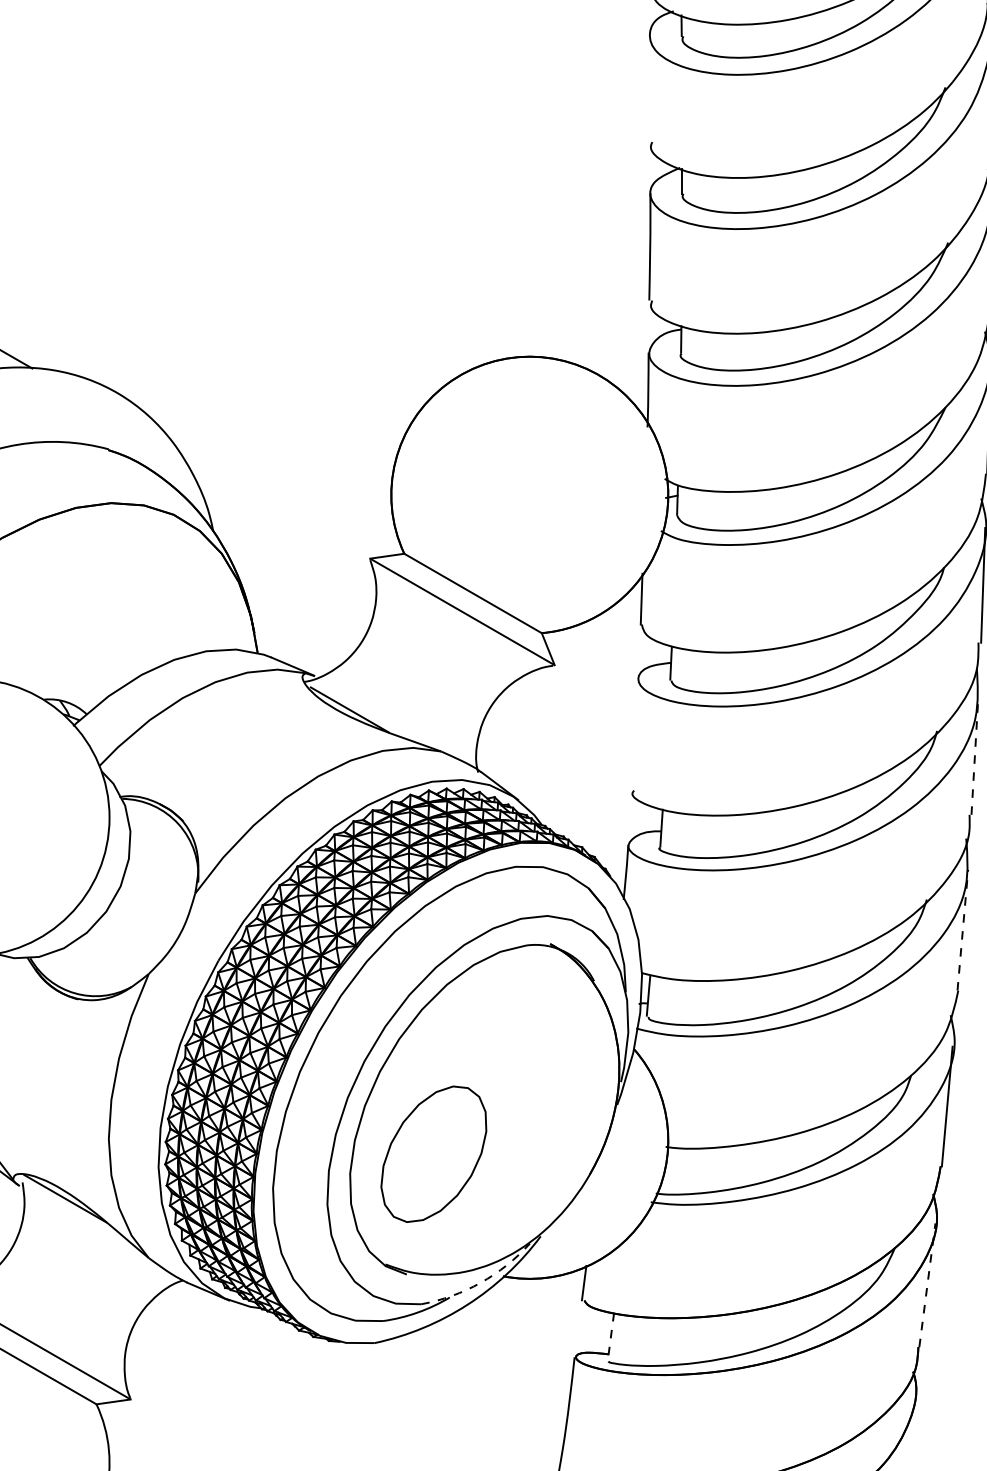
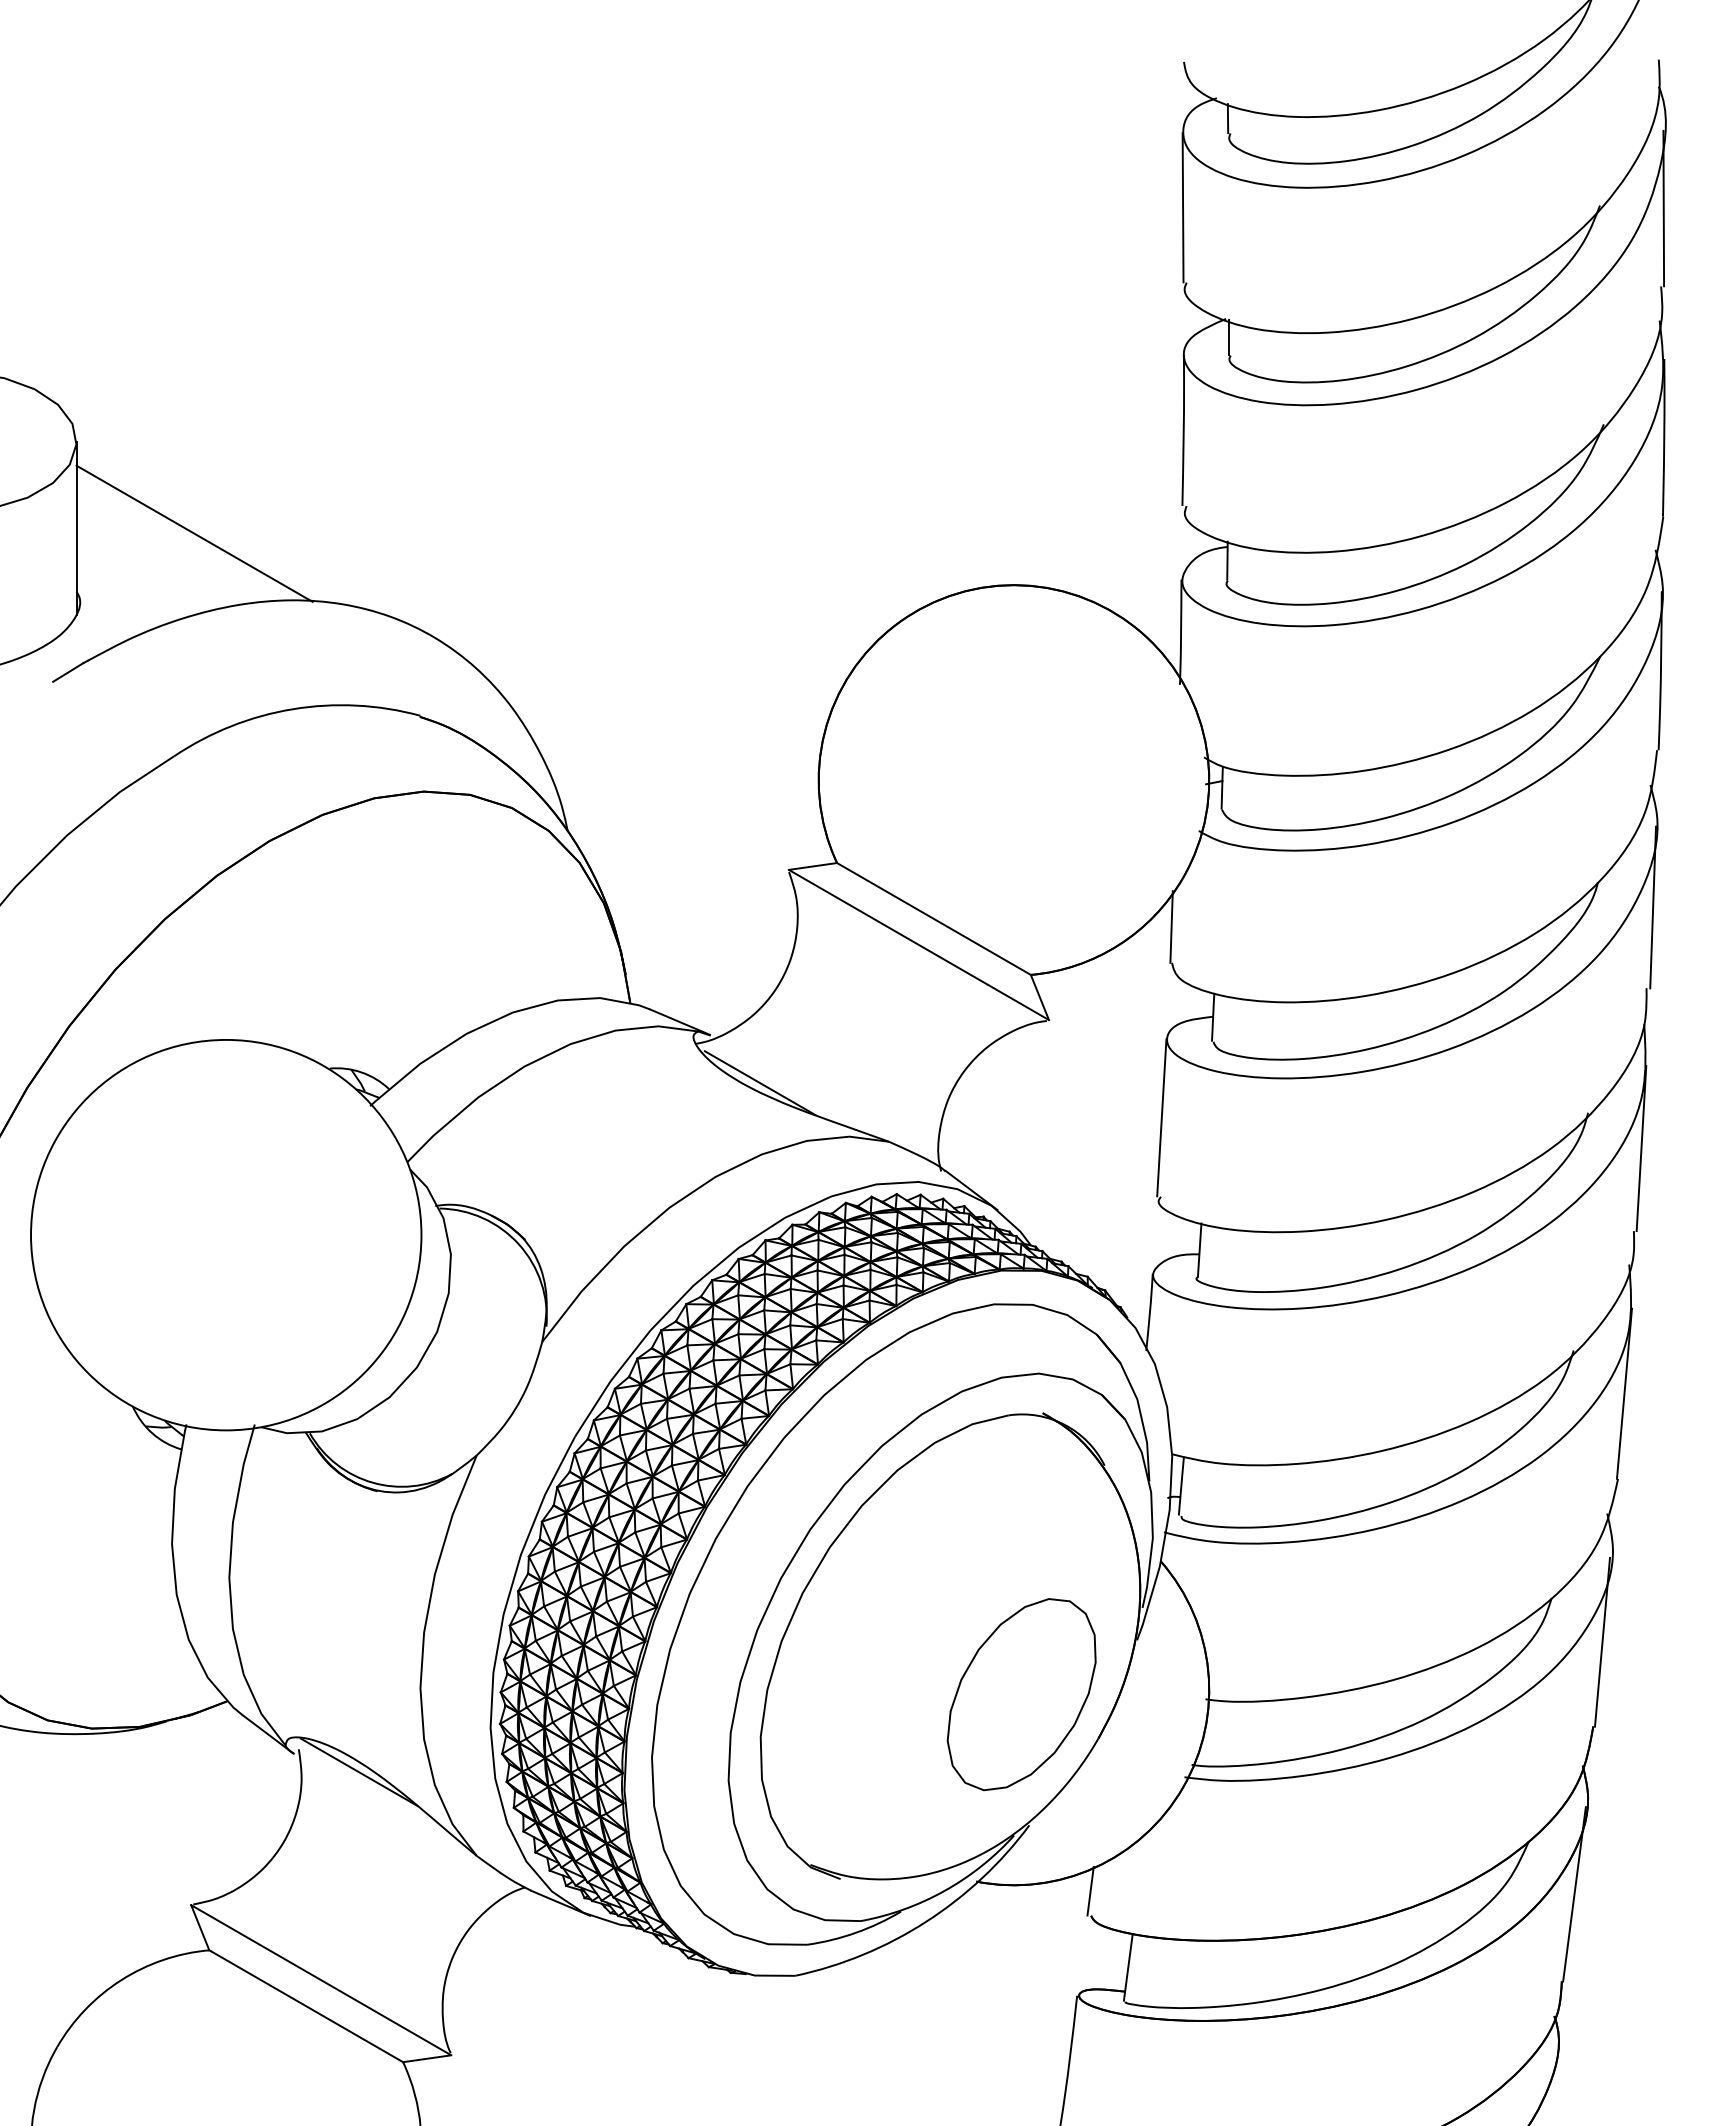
line: (649, 88) -> (1182, 207), added
line: (634, 734) -> (1161, 1117), added
line: (974, 756) -> (1641, 1148), dashed -> solid
line: (962, 930) -> (1624, 1393), dashed -> solid
part: (433, 1154) -> (1021, 1694), moved
arc: (480, 1282) -> (944, 1890), dashed -> solid
line: (927, 1285) -> (1574, 1894), dashed -> solid
line: (611, 1337) -> (1128, 1967), dashed -> solid

